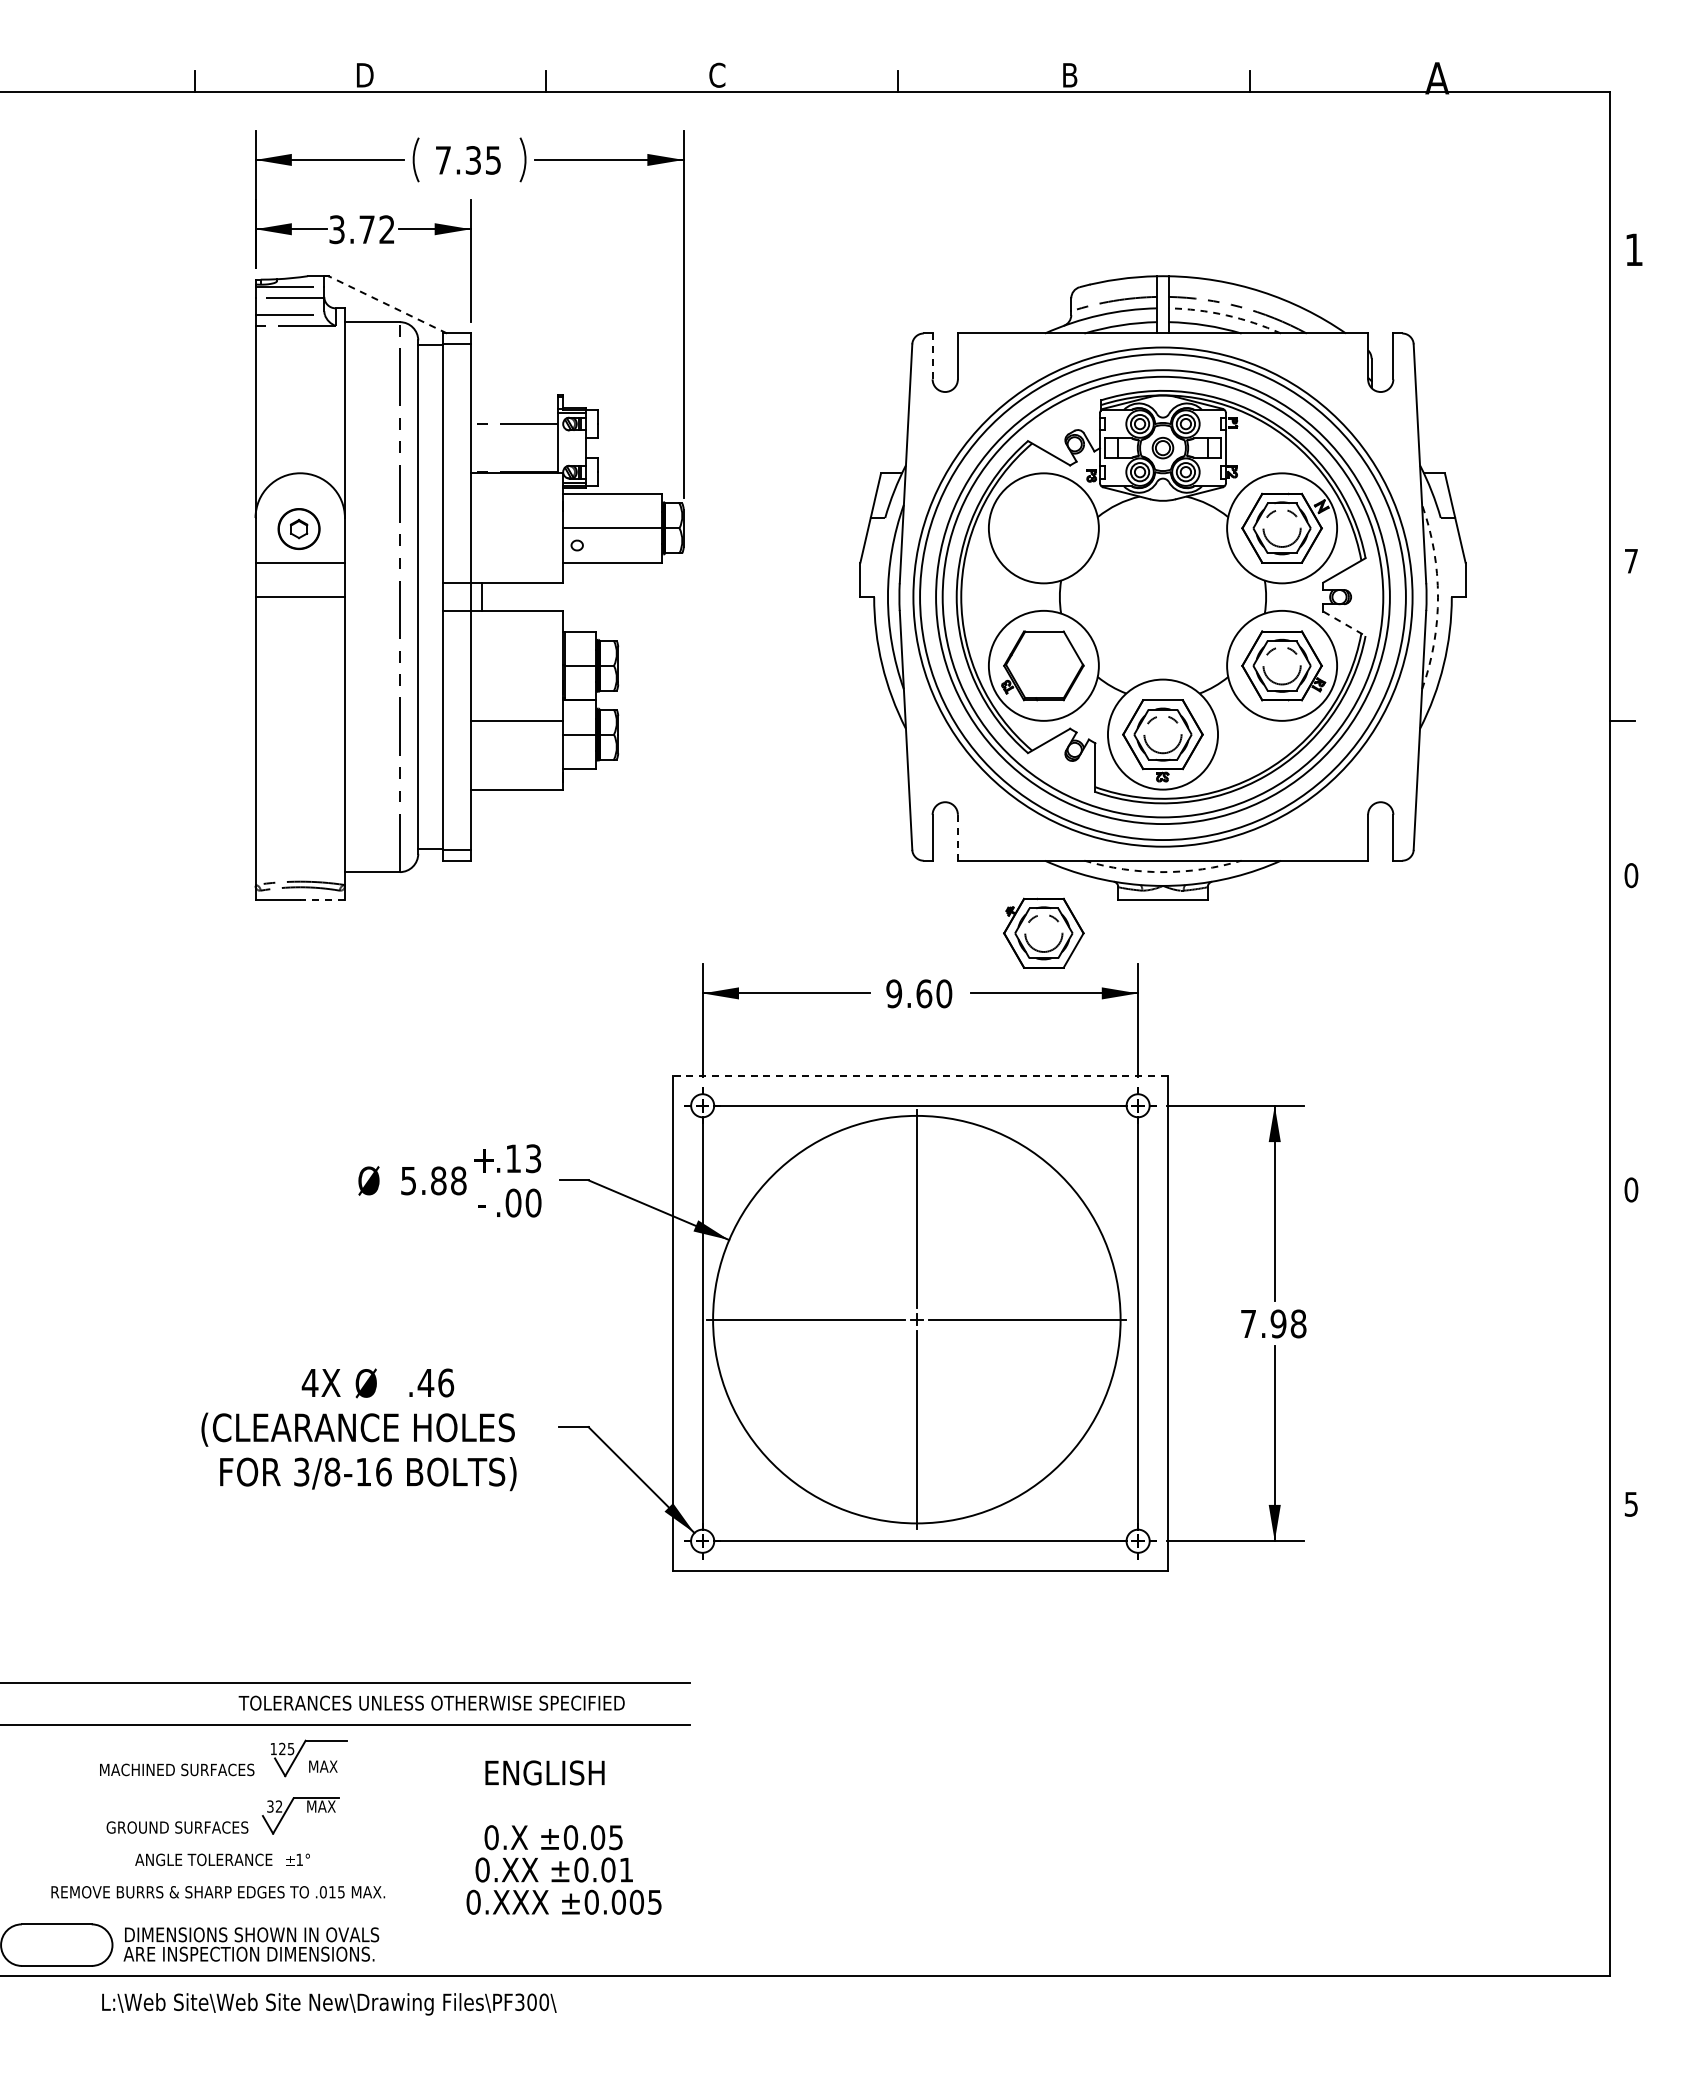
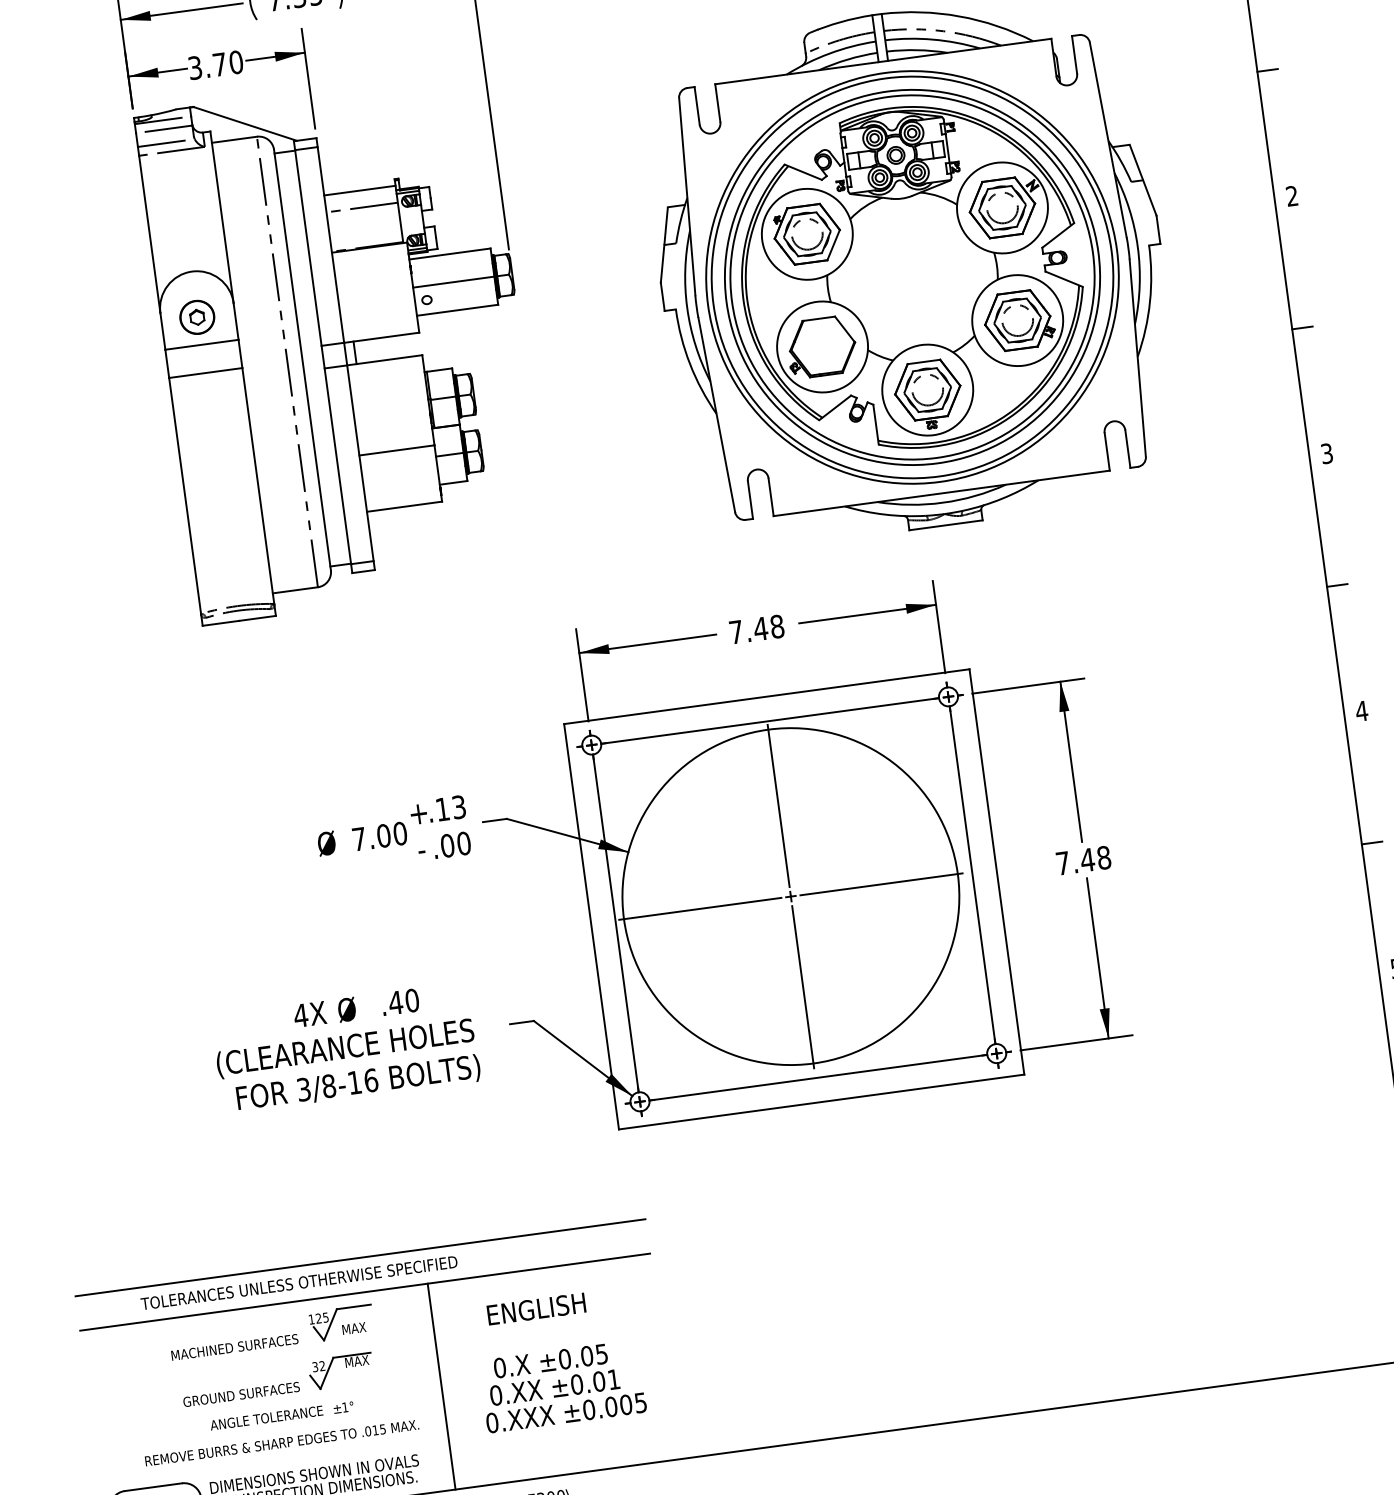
text: (387, 229) -> (236, 62), 3.72 -> 3.70
line: (387, 304) -> (244, 123), dashed -> solid
arc: (1226, 315) -> (933, 39), dashed -> solid
line: (932, 356) -> (697, 105), dashed -> solid
line: (514, 403) -> (359, 190), added
line: (1621, 406) -> (1266, 70), added
text: (1630, 560) -> (1291, 195), 7 -> 2
arc: (1438, 597) -> (1138, 247), dashed -> solid
line: (1344, 624) -> (1064, 279), dashed -> solid
line: (957, 837) -> (770, 497), dashed -> solid
arc: (1162, 872) -> (942, 503), dashed -> solid
text: (1631, 875) -> (1327, 453), 0 -> 3
line: (322, 899) -> (257, 618), dashed -> solid
part: (1043, 932) -> (806, 233), moved
text: (919, 993) -> (756, 629), 9.60 -> 7.48
line: (1621, 1035) -> (1336, 585), added
line: (919, 1076) -> (766, 697), dashed -> solid
text: (433, 1181) -> (379, 836), 5.88 -> 7.00
text: (1631, 1189) -> (1361, 710), 0 -> 4
text: (1278, 1323) -> (1087, 859), 7.98 -> 7.48
line: (1621, 1349) -> (1371, 843), added
text: (446, 1382) -> (412, 1000), .46 -> .40
text: (431, 1702) -> (298, 1282), moved
line: (418, 1850) -> (441, 1386), added

